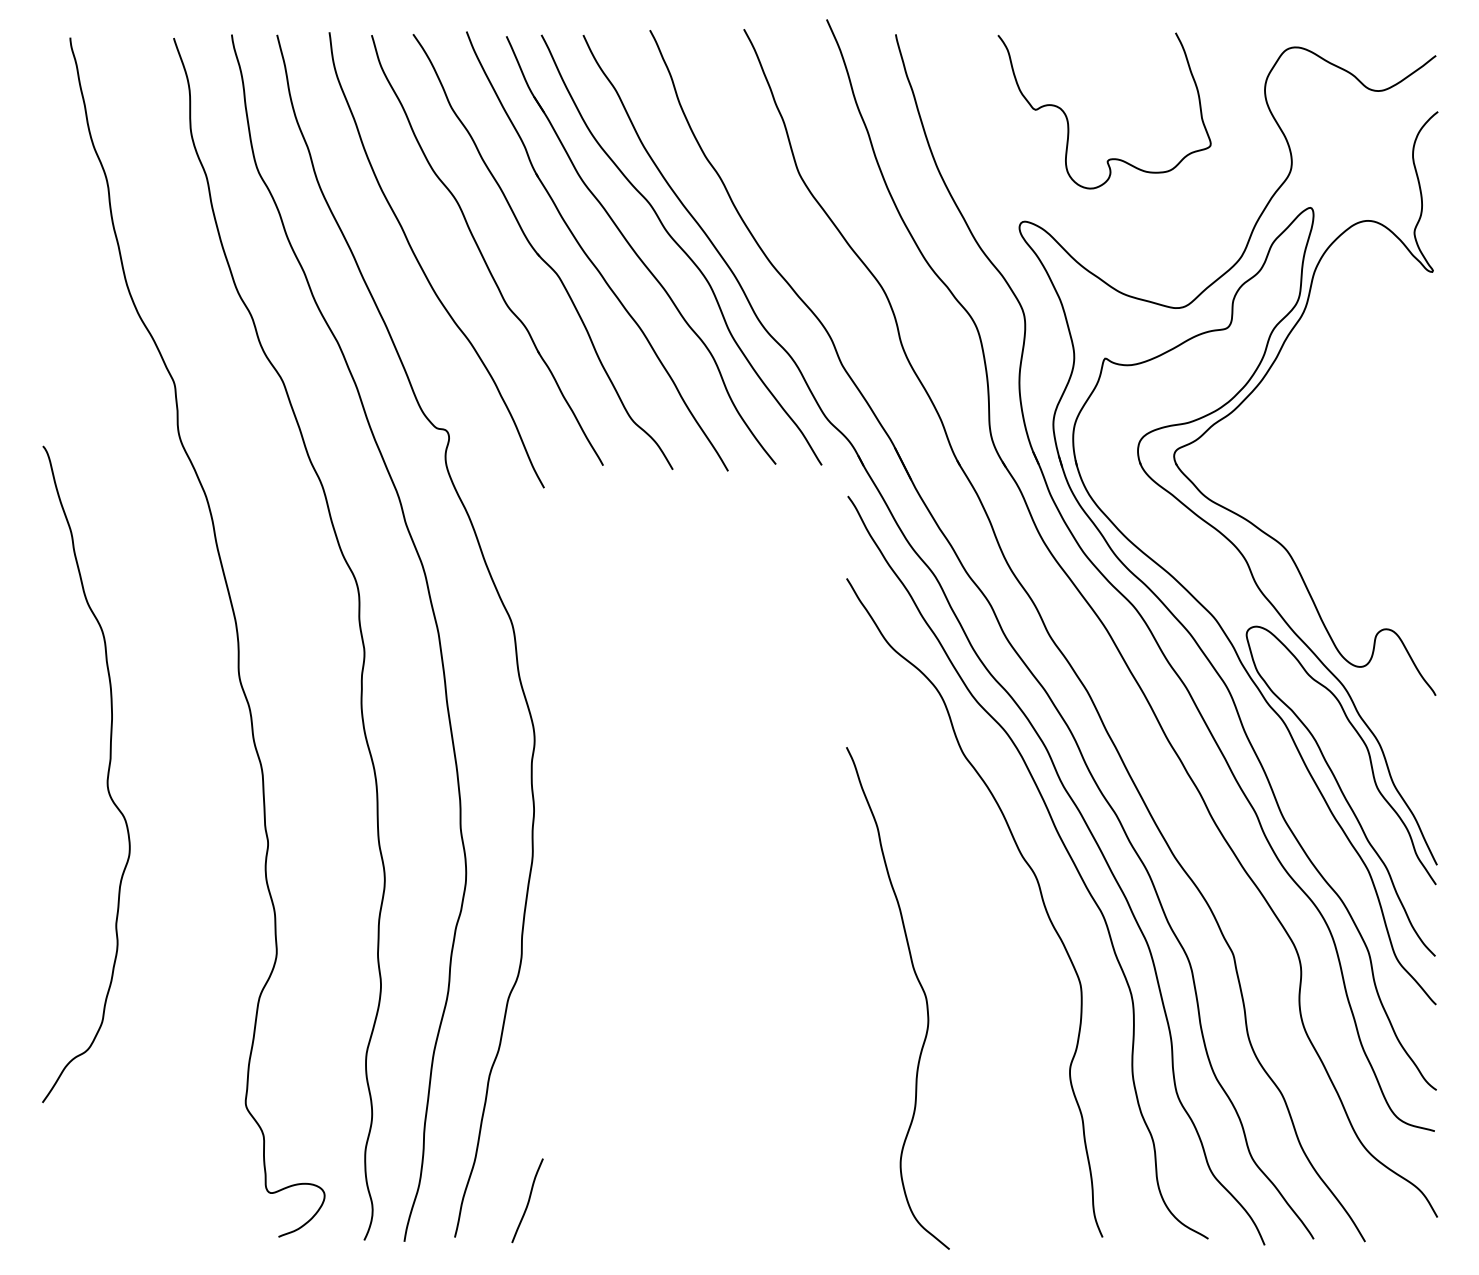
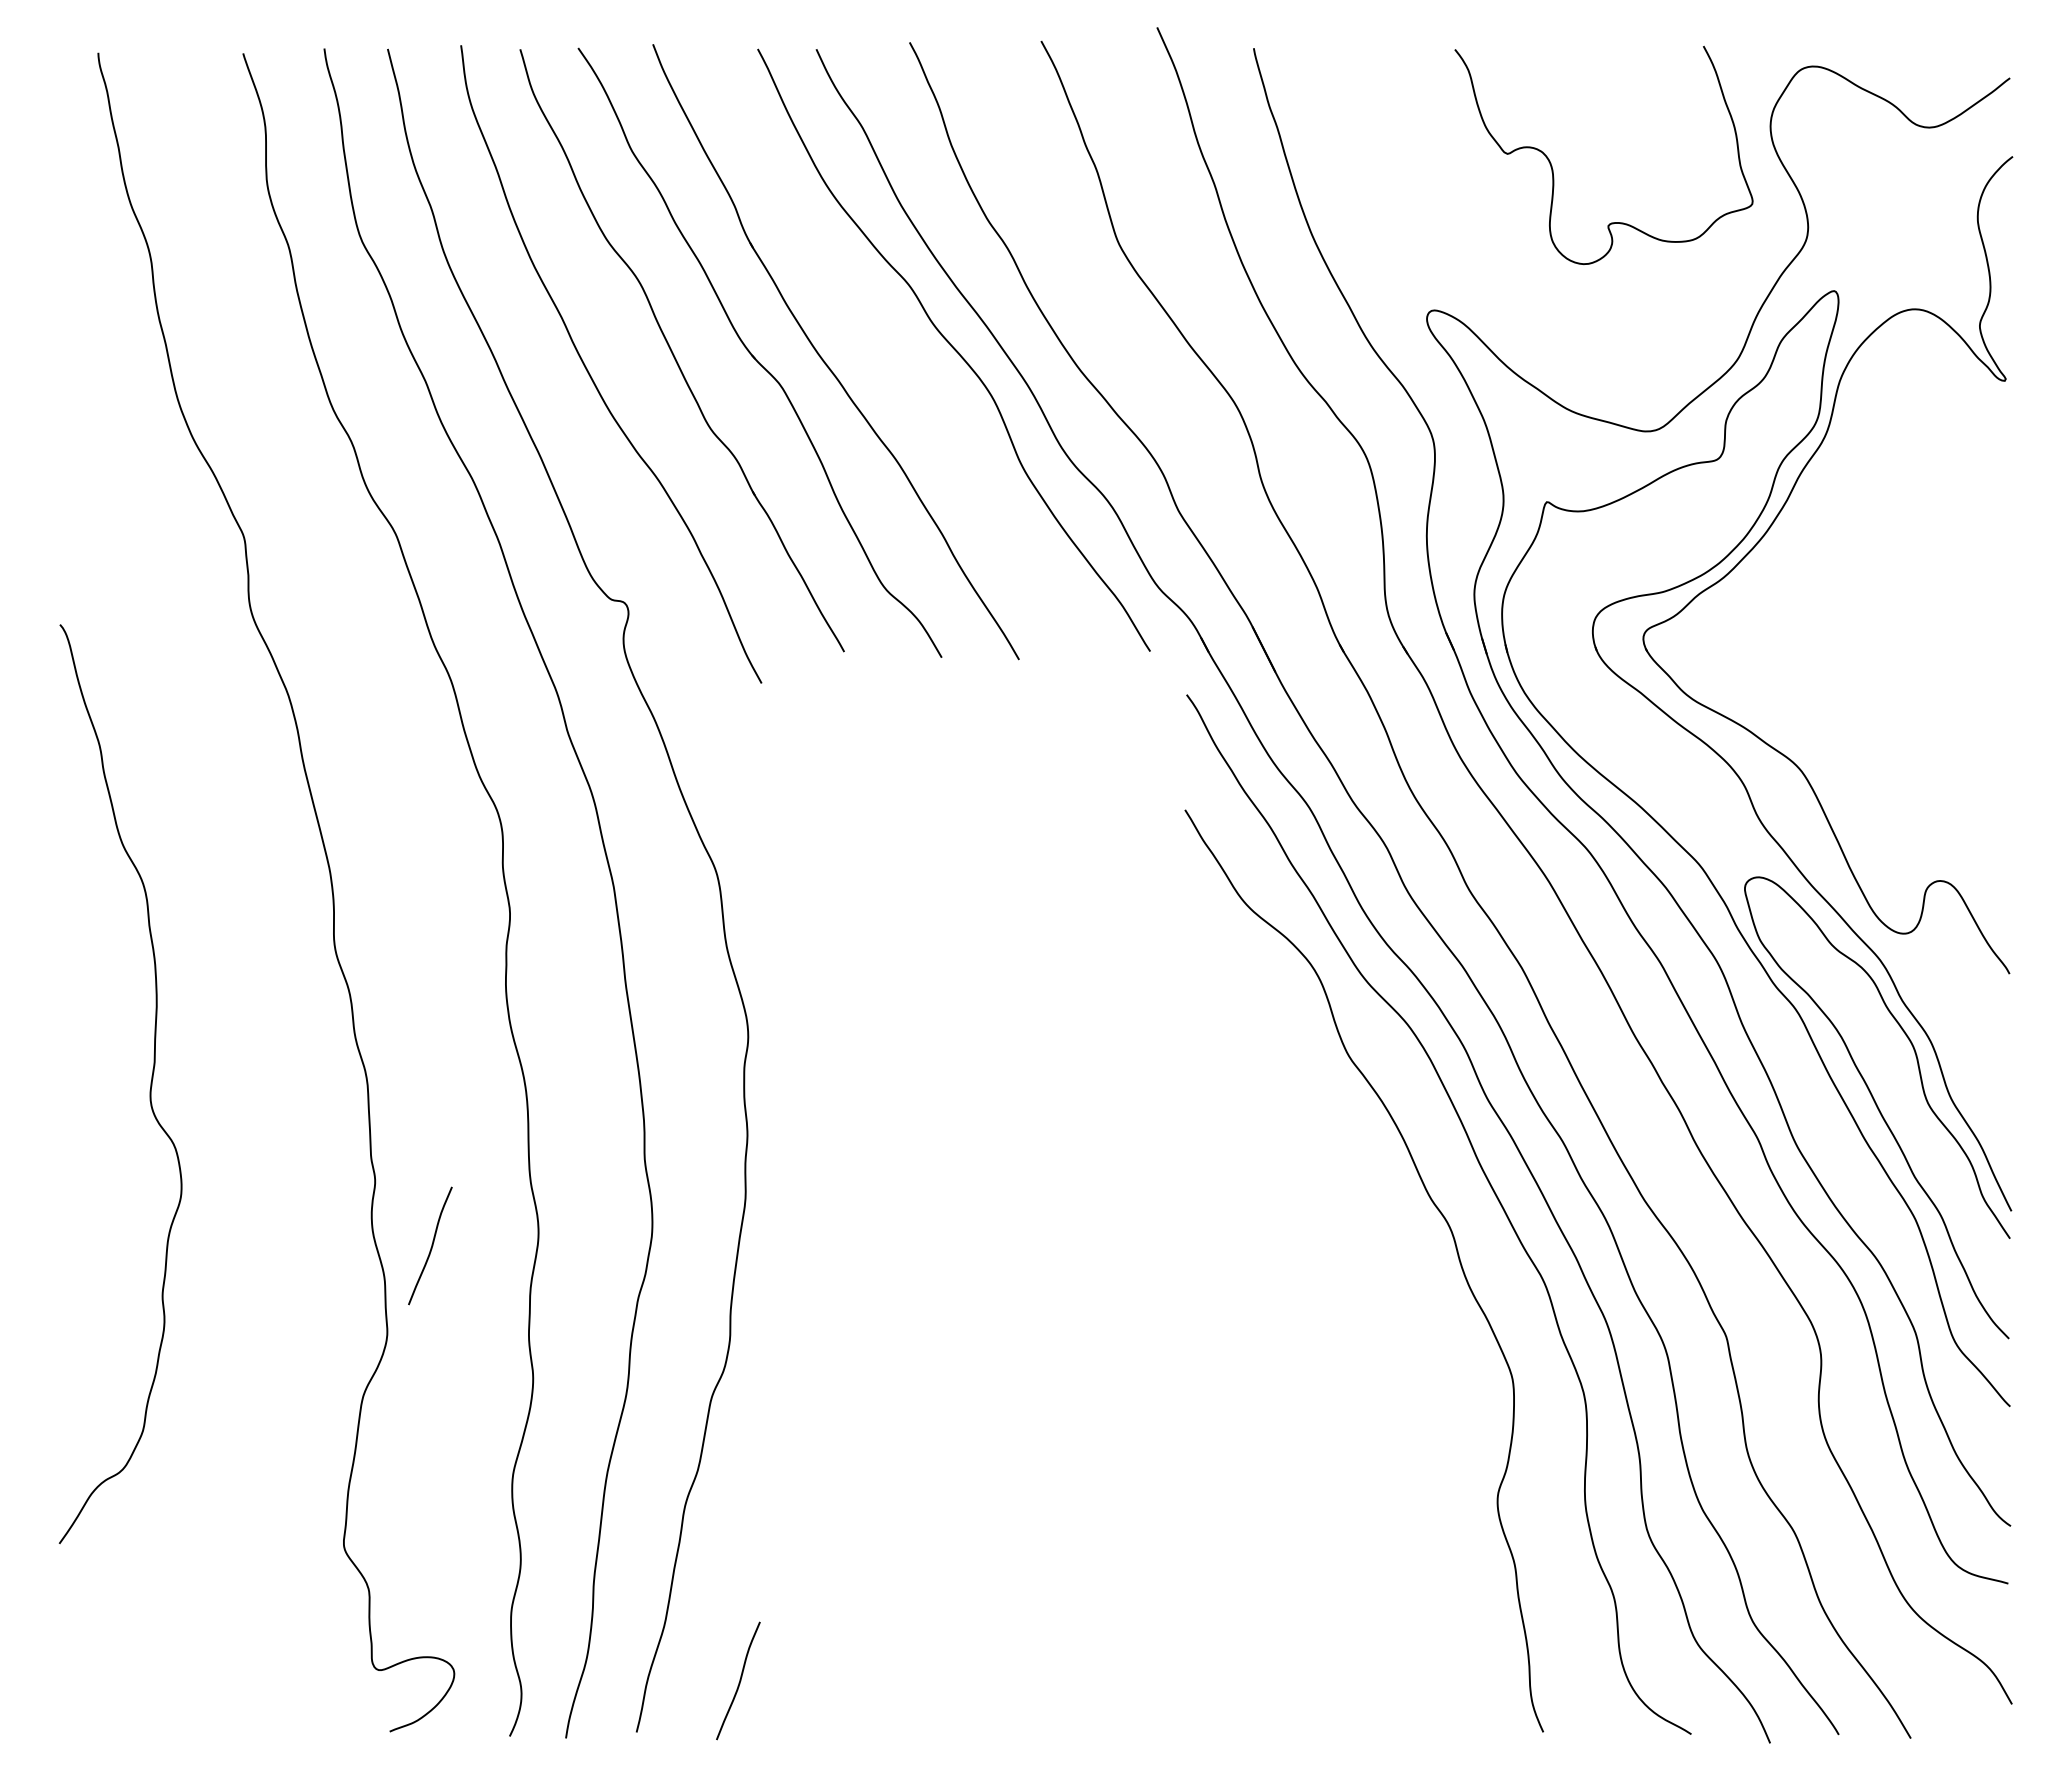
curve: (1067, 118) -> (1552, 165), moved
part: (636, 252) -> (890, 353), removed
curve: (308, 889) -> (431, 1245), added
curve: (920, 986) -> (1288, 1380), removed

